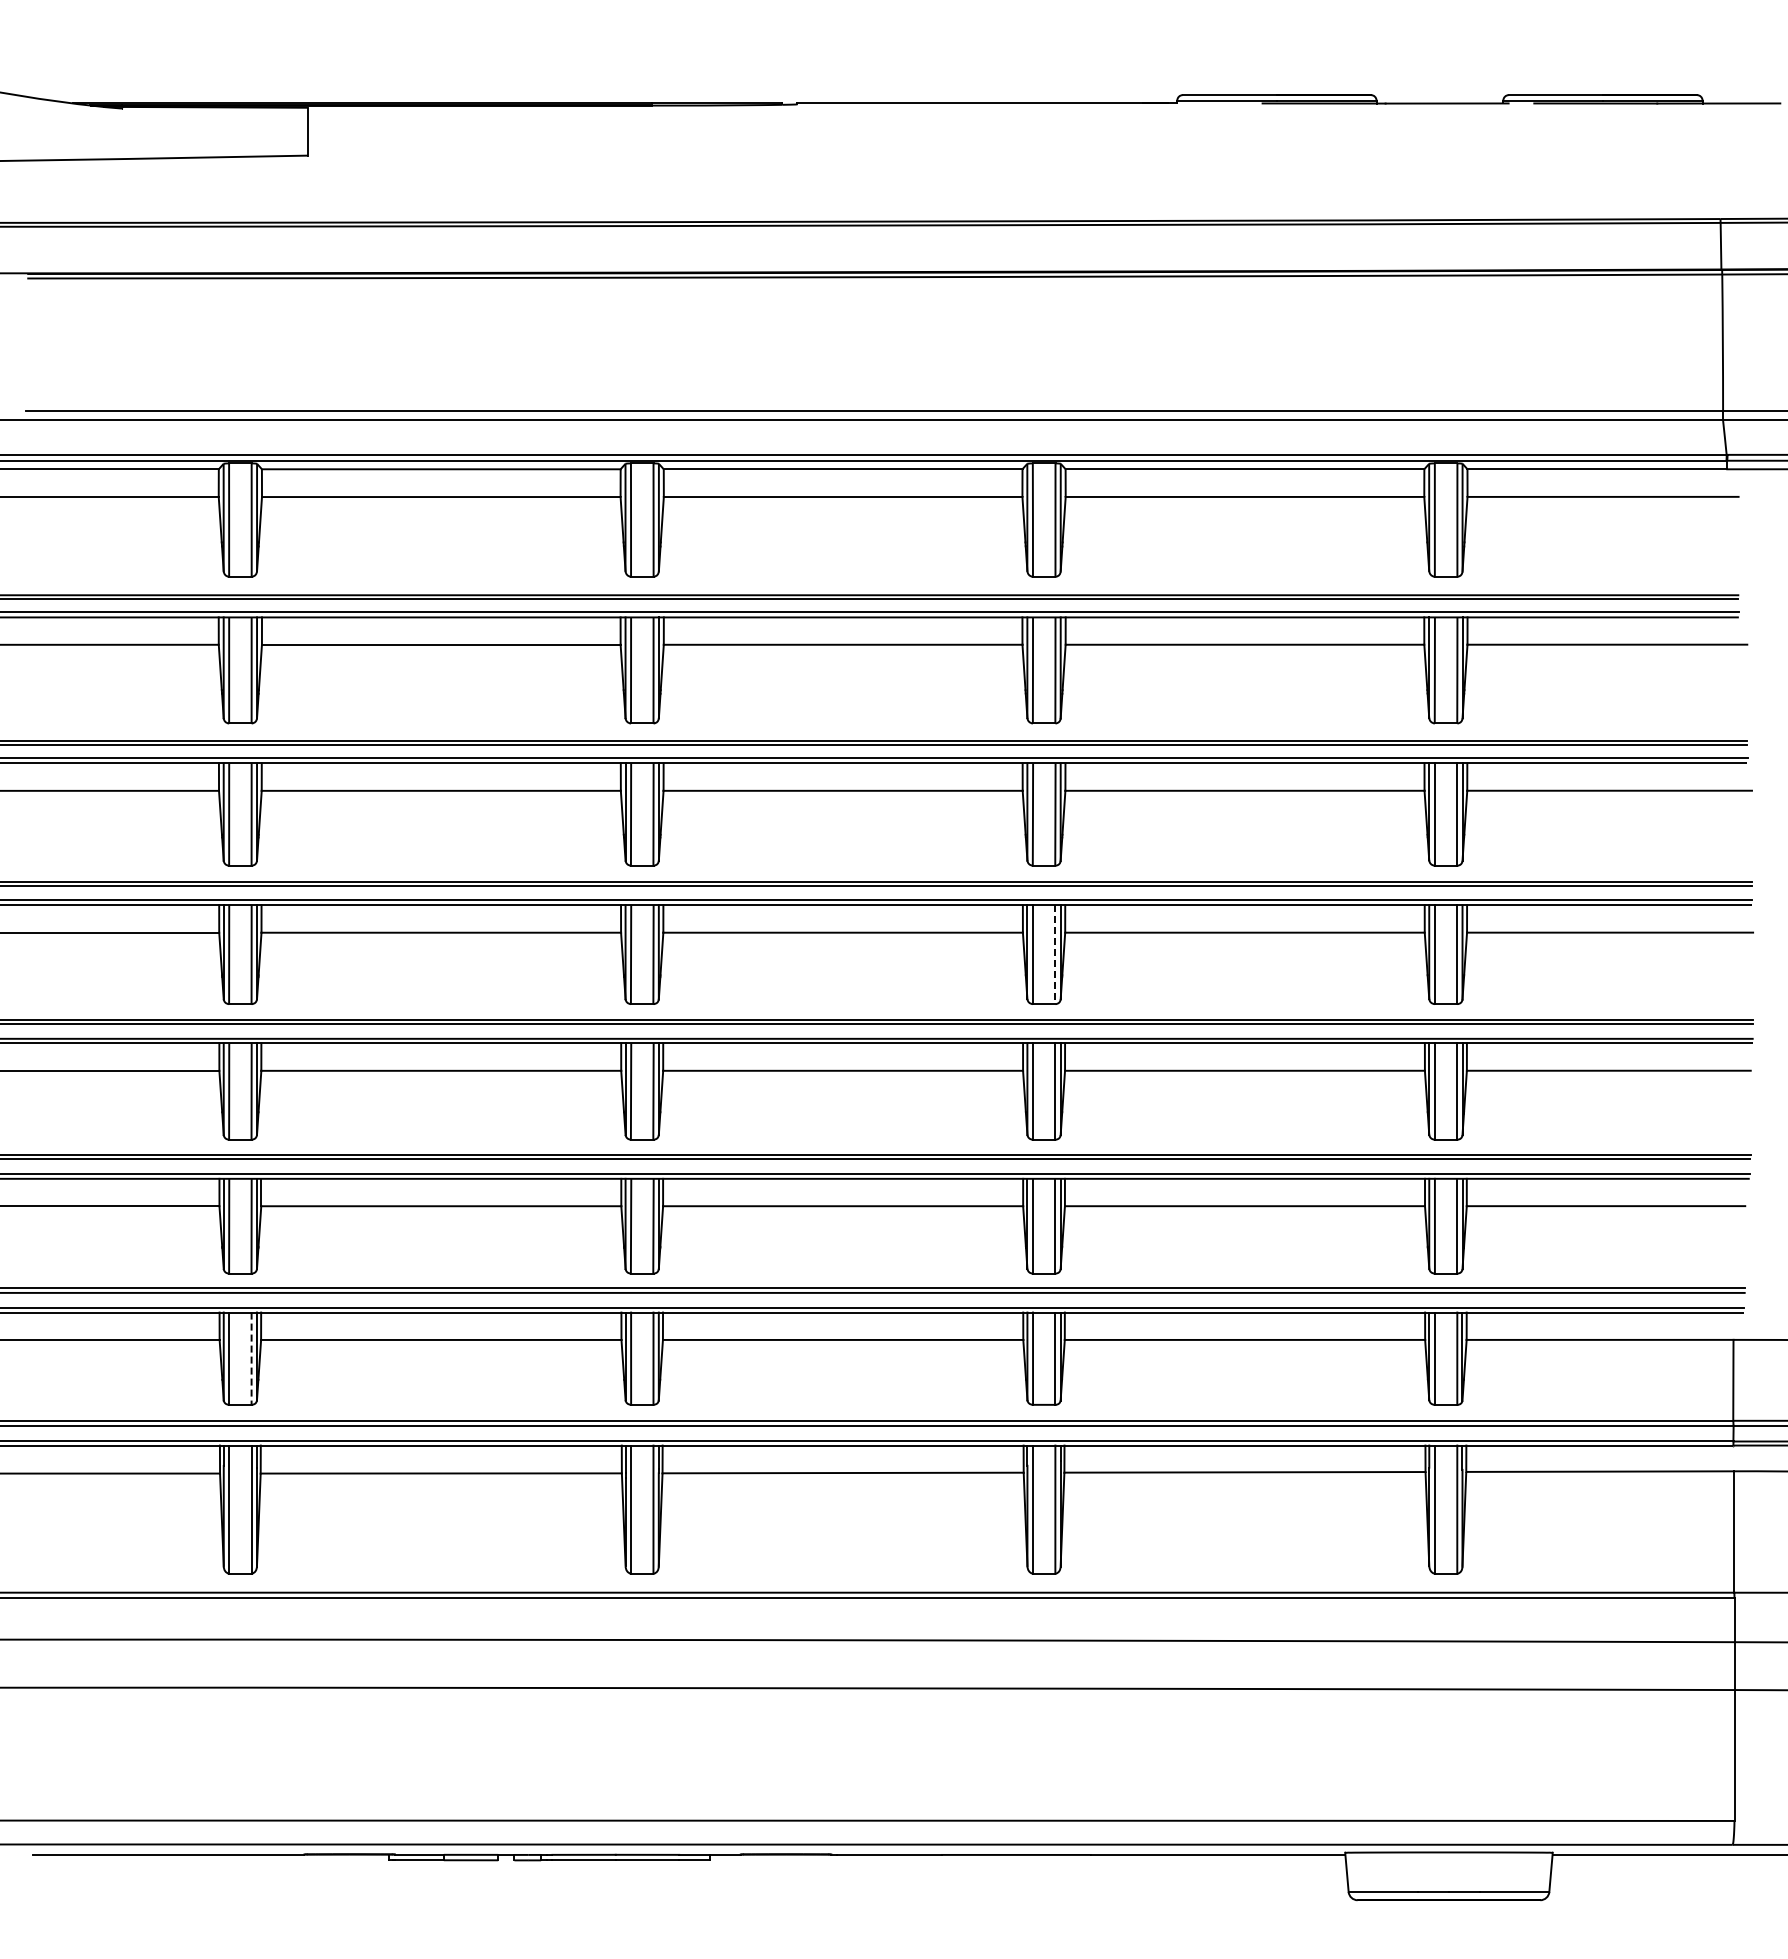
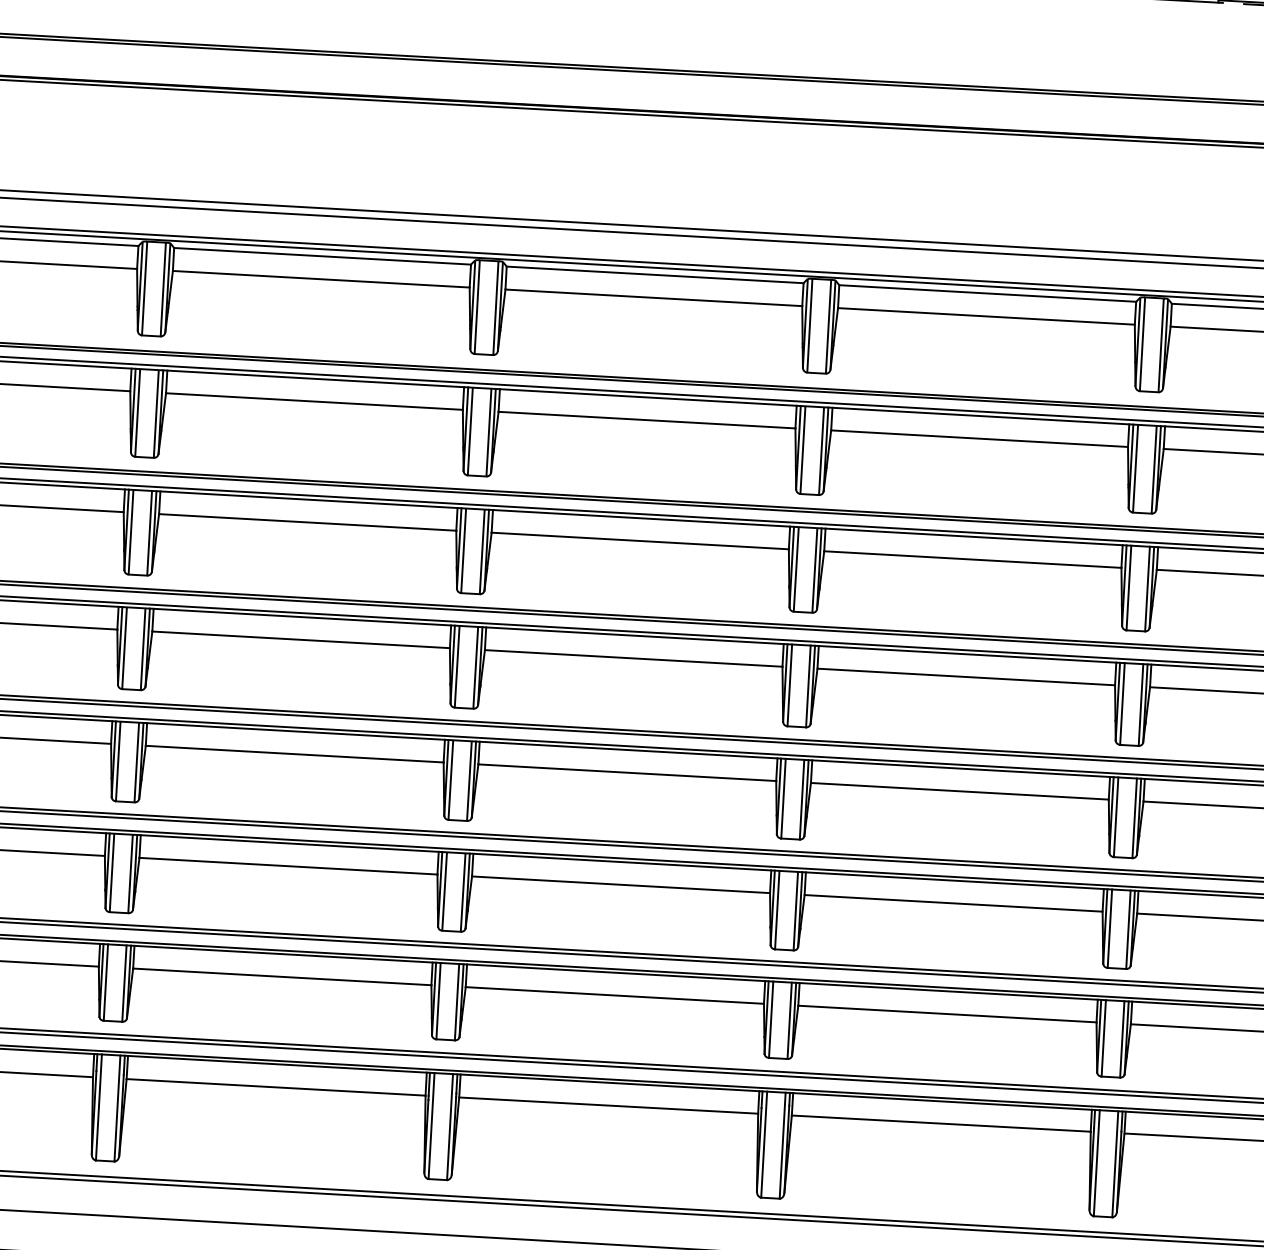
line: (1055, 955) -> (808, 687), dashed -> solid
line: (251, 1359) -> (124, 984), dashed -> solid

